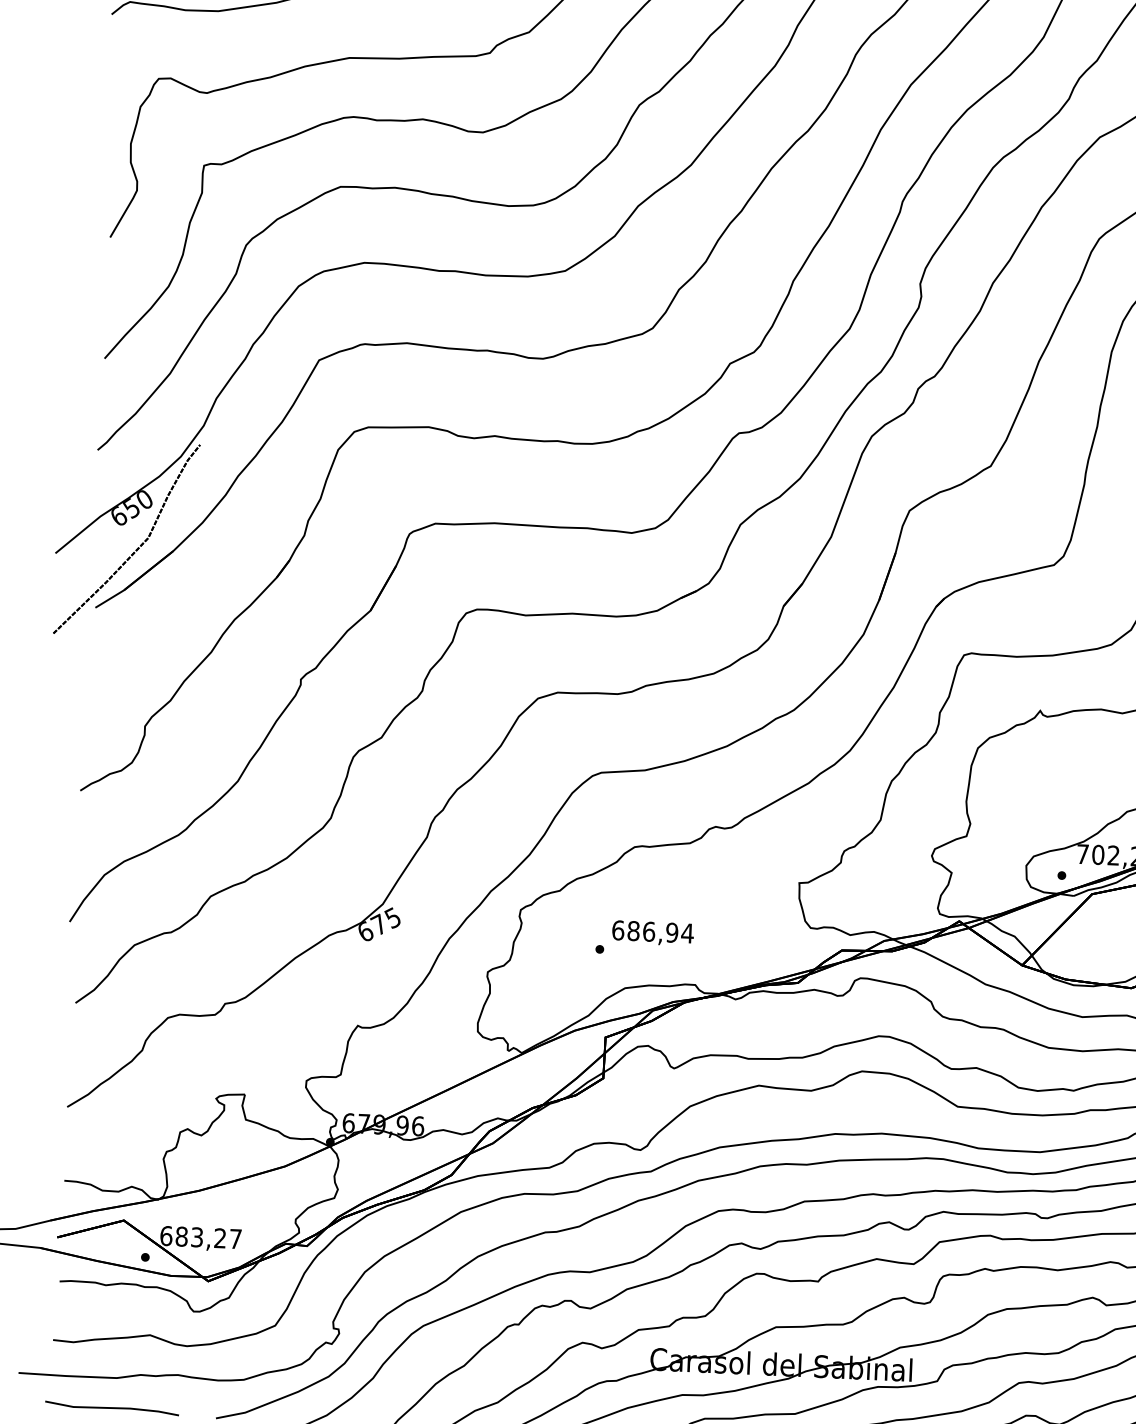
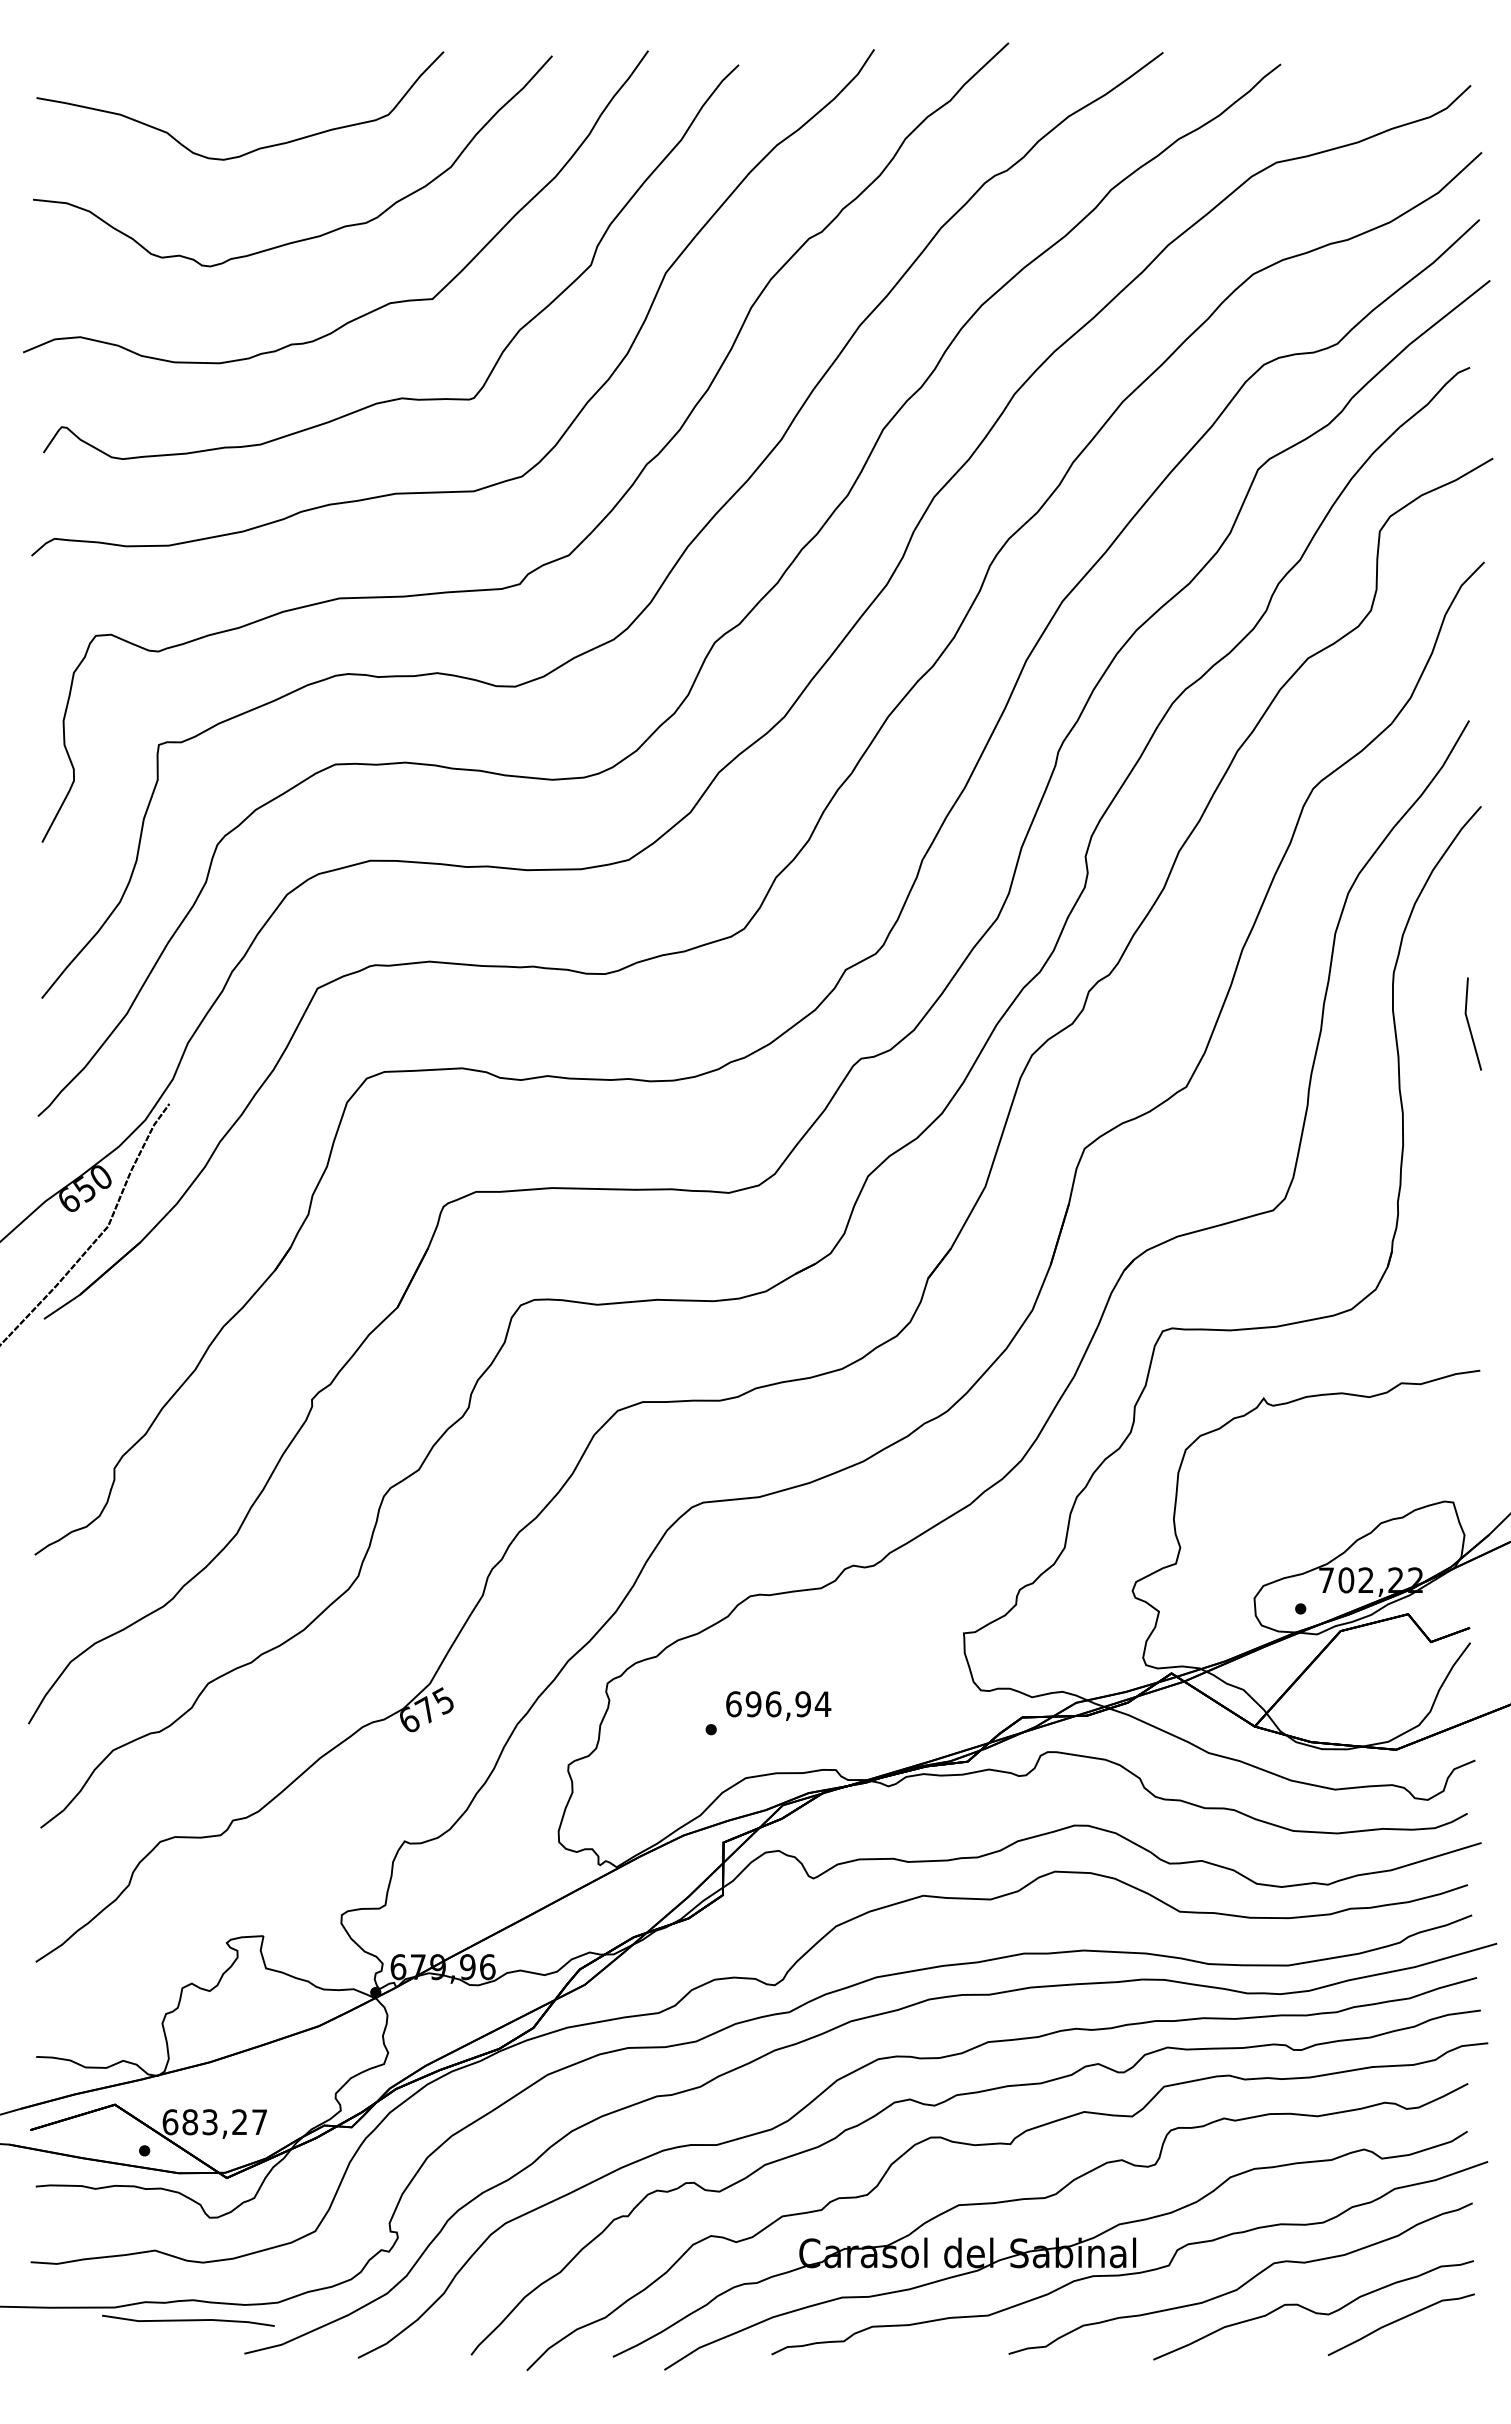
text: (633, 931) -> (753, 1704), 686,94 -> 696,94
line: (112, 1408) -> (188, 2320), moved

